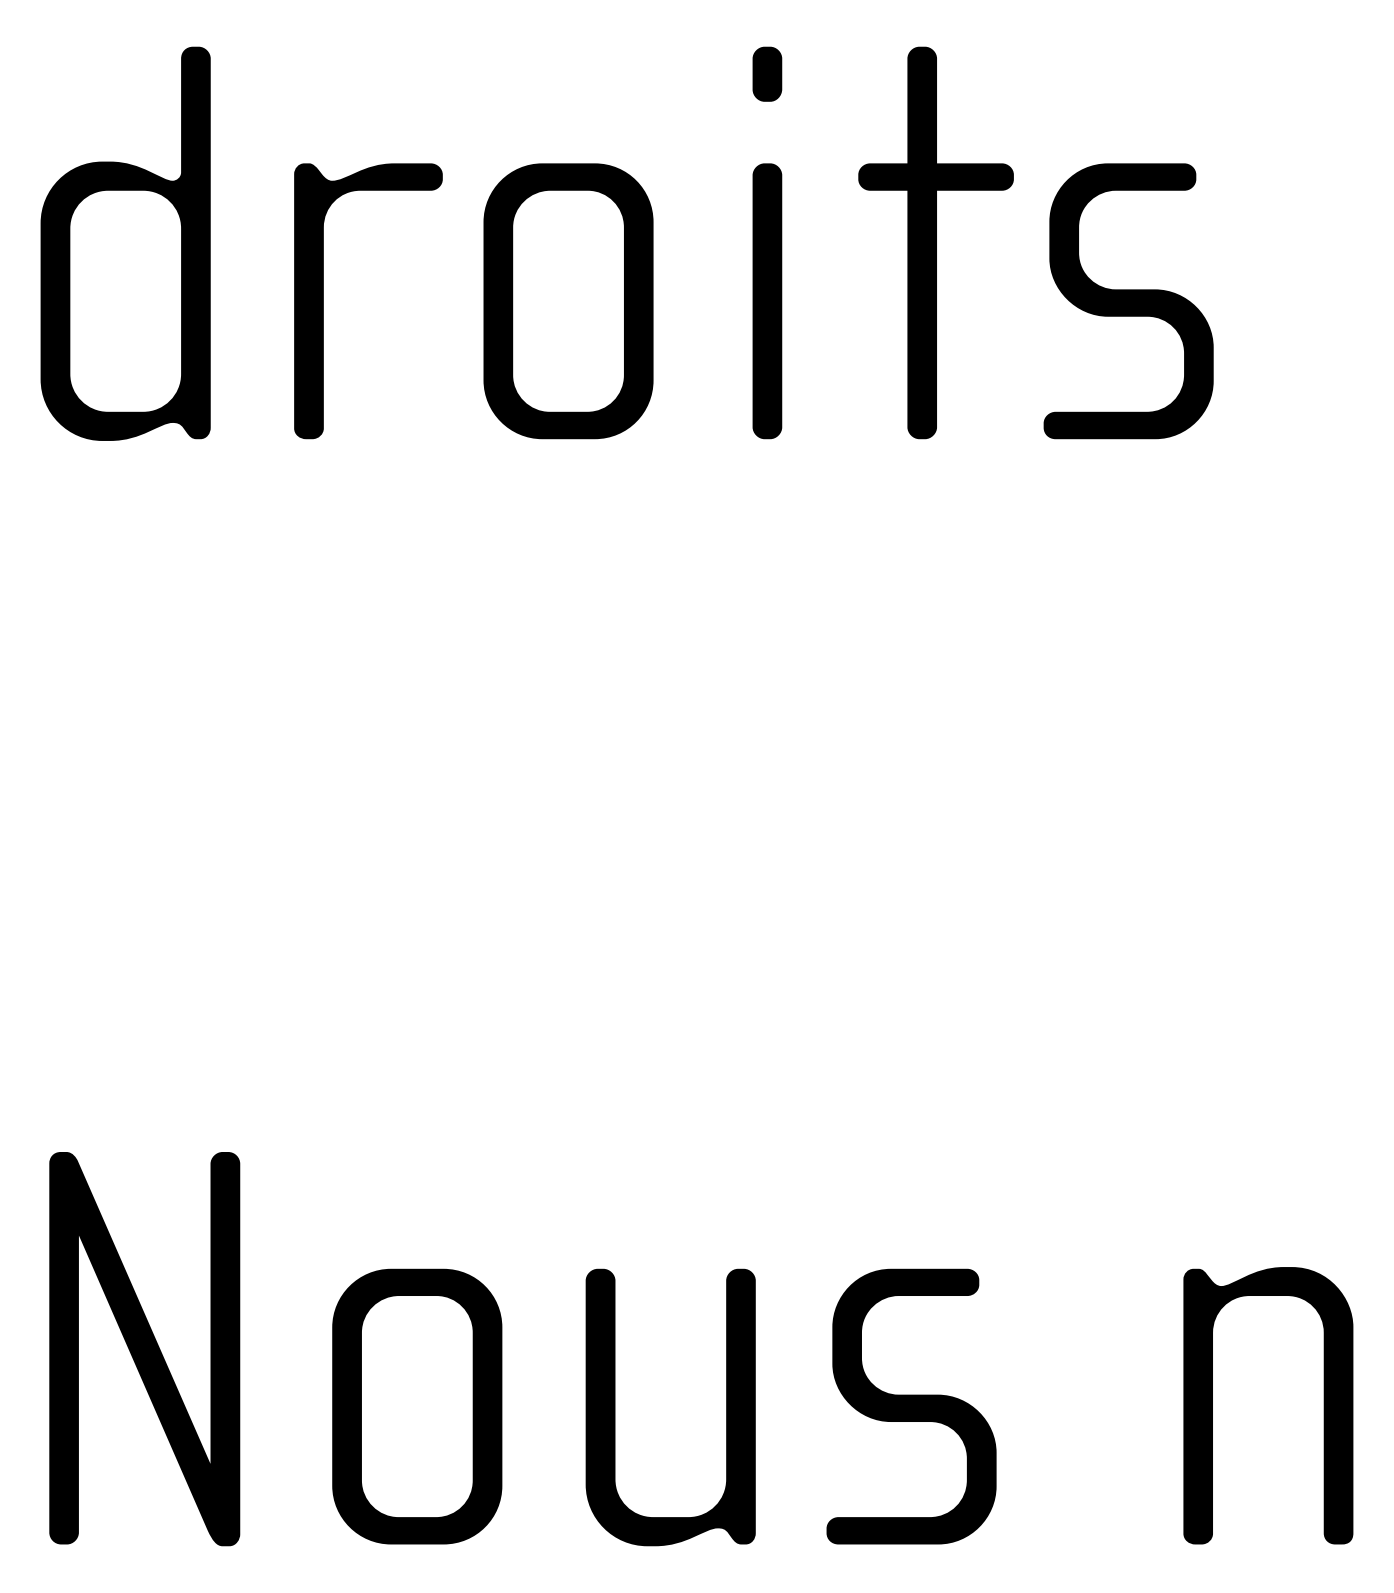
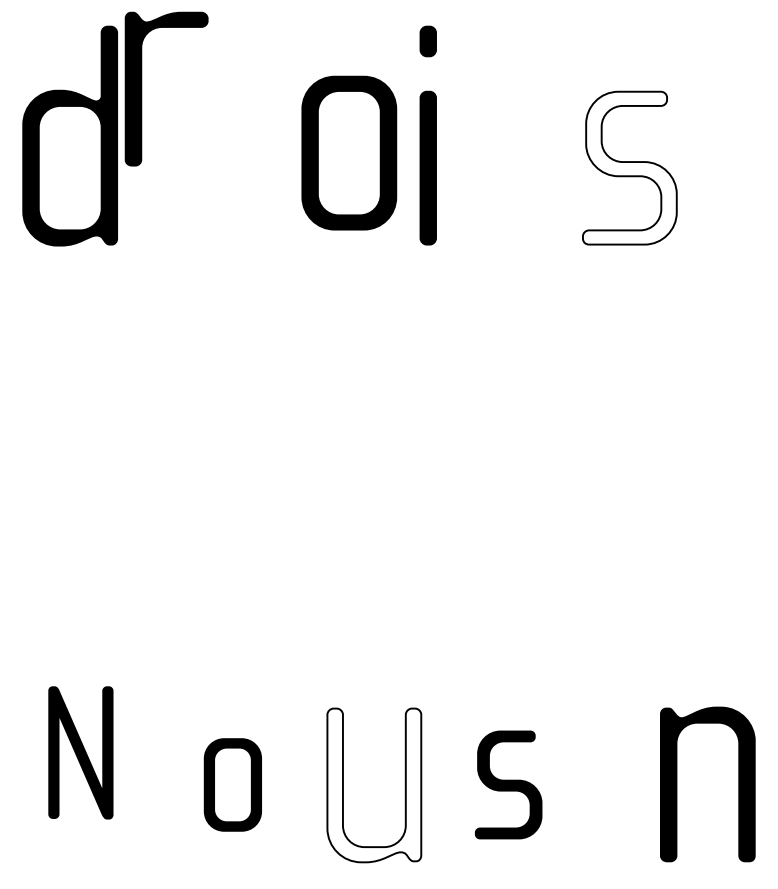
part: (936, 242) -> (522, 135), removed
part: (325, 300) -> (142, 88), moved
part: (568, 300) -> (349, 152), moved
fill: (1128, 300) -> (629, 167), removed
part: (144, 1348) -> (80, 752), size x0.6
part: (416, 1405) -> (232, 784), size x0.6
part: (911, 1405) -> (508, 784), size x0.7
fill: (671, 1407) -> (374, 785), removed

